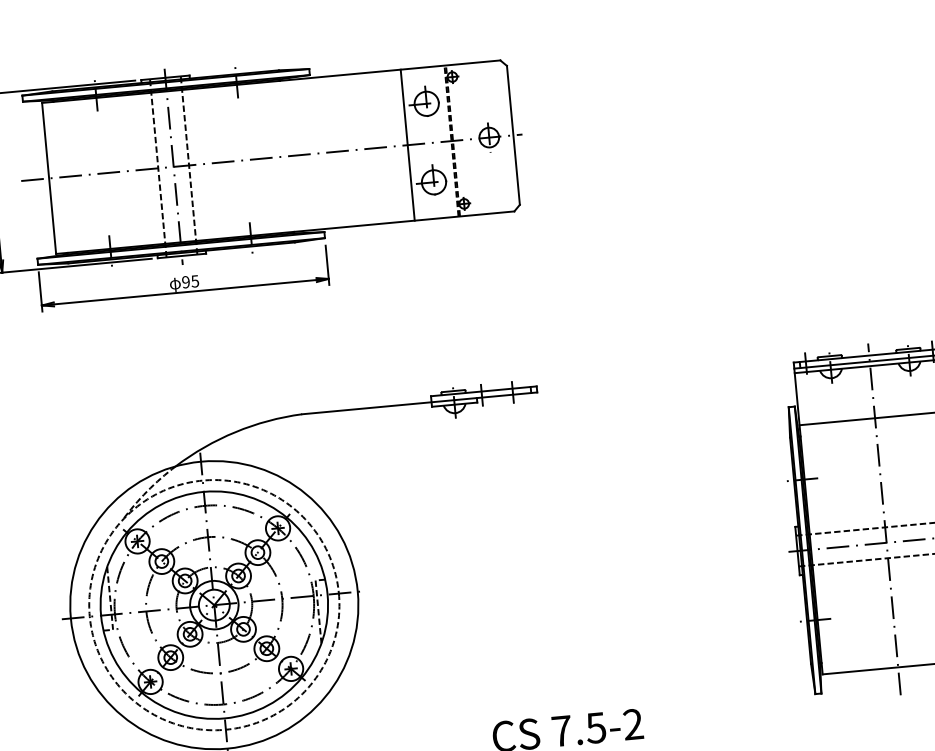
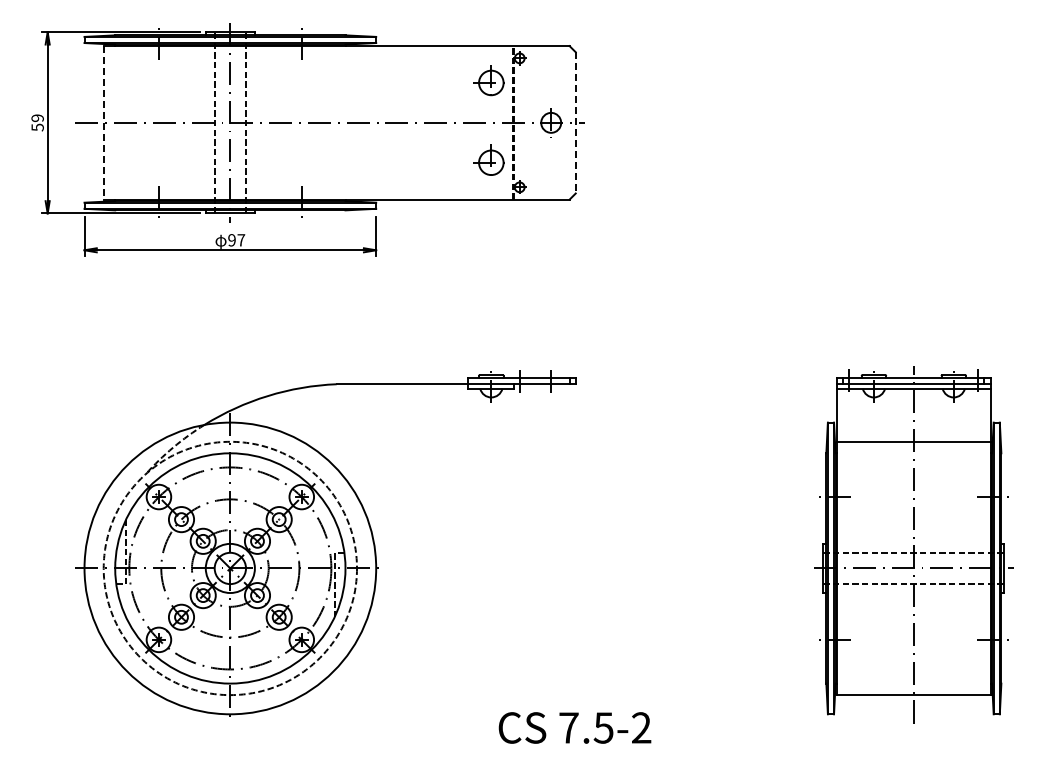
line: (513, 135) -> (575, 122), solid -> dashed
line: (407, 144) -> (468, 122), removed
line: (48, 178) -> (103, 122), solid -> dashed
text: (195, 281) -> (241, 240), 95 -> 97

